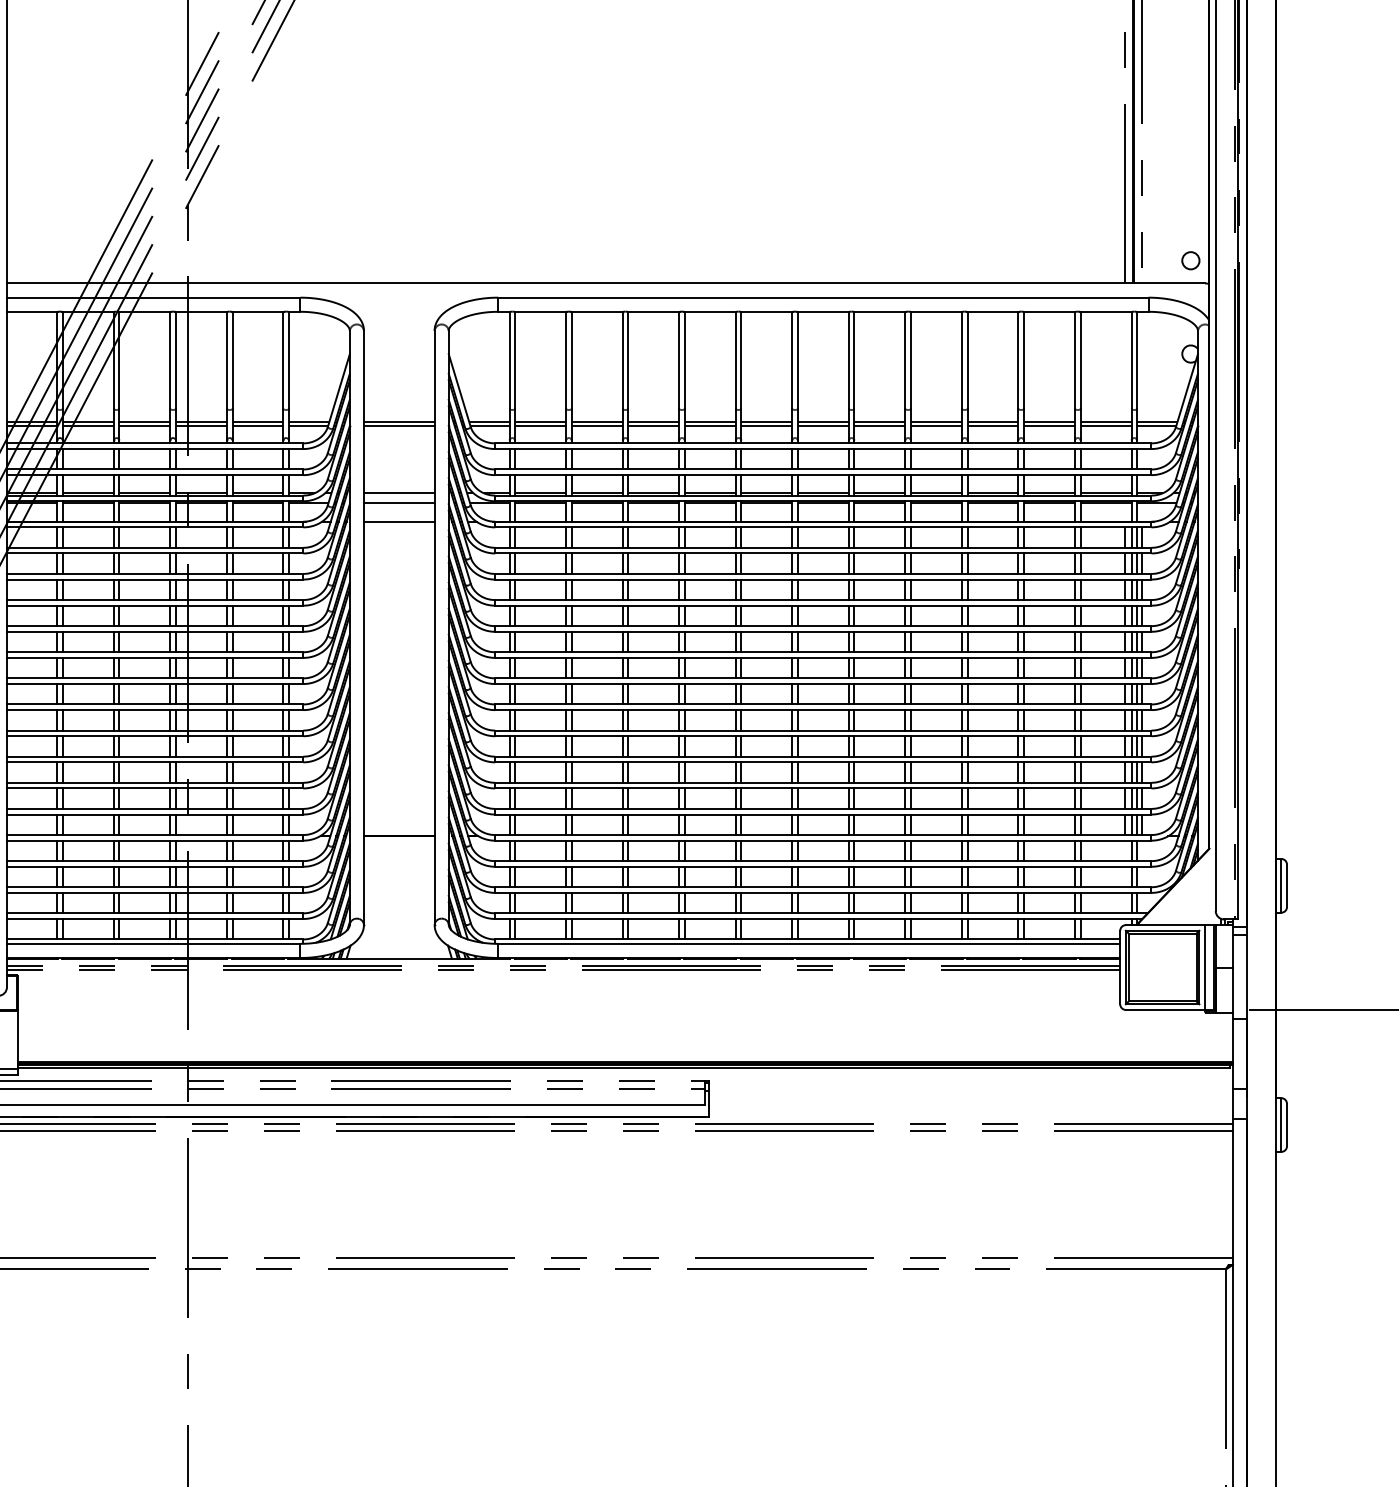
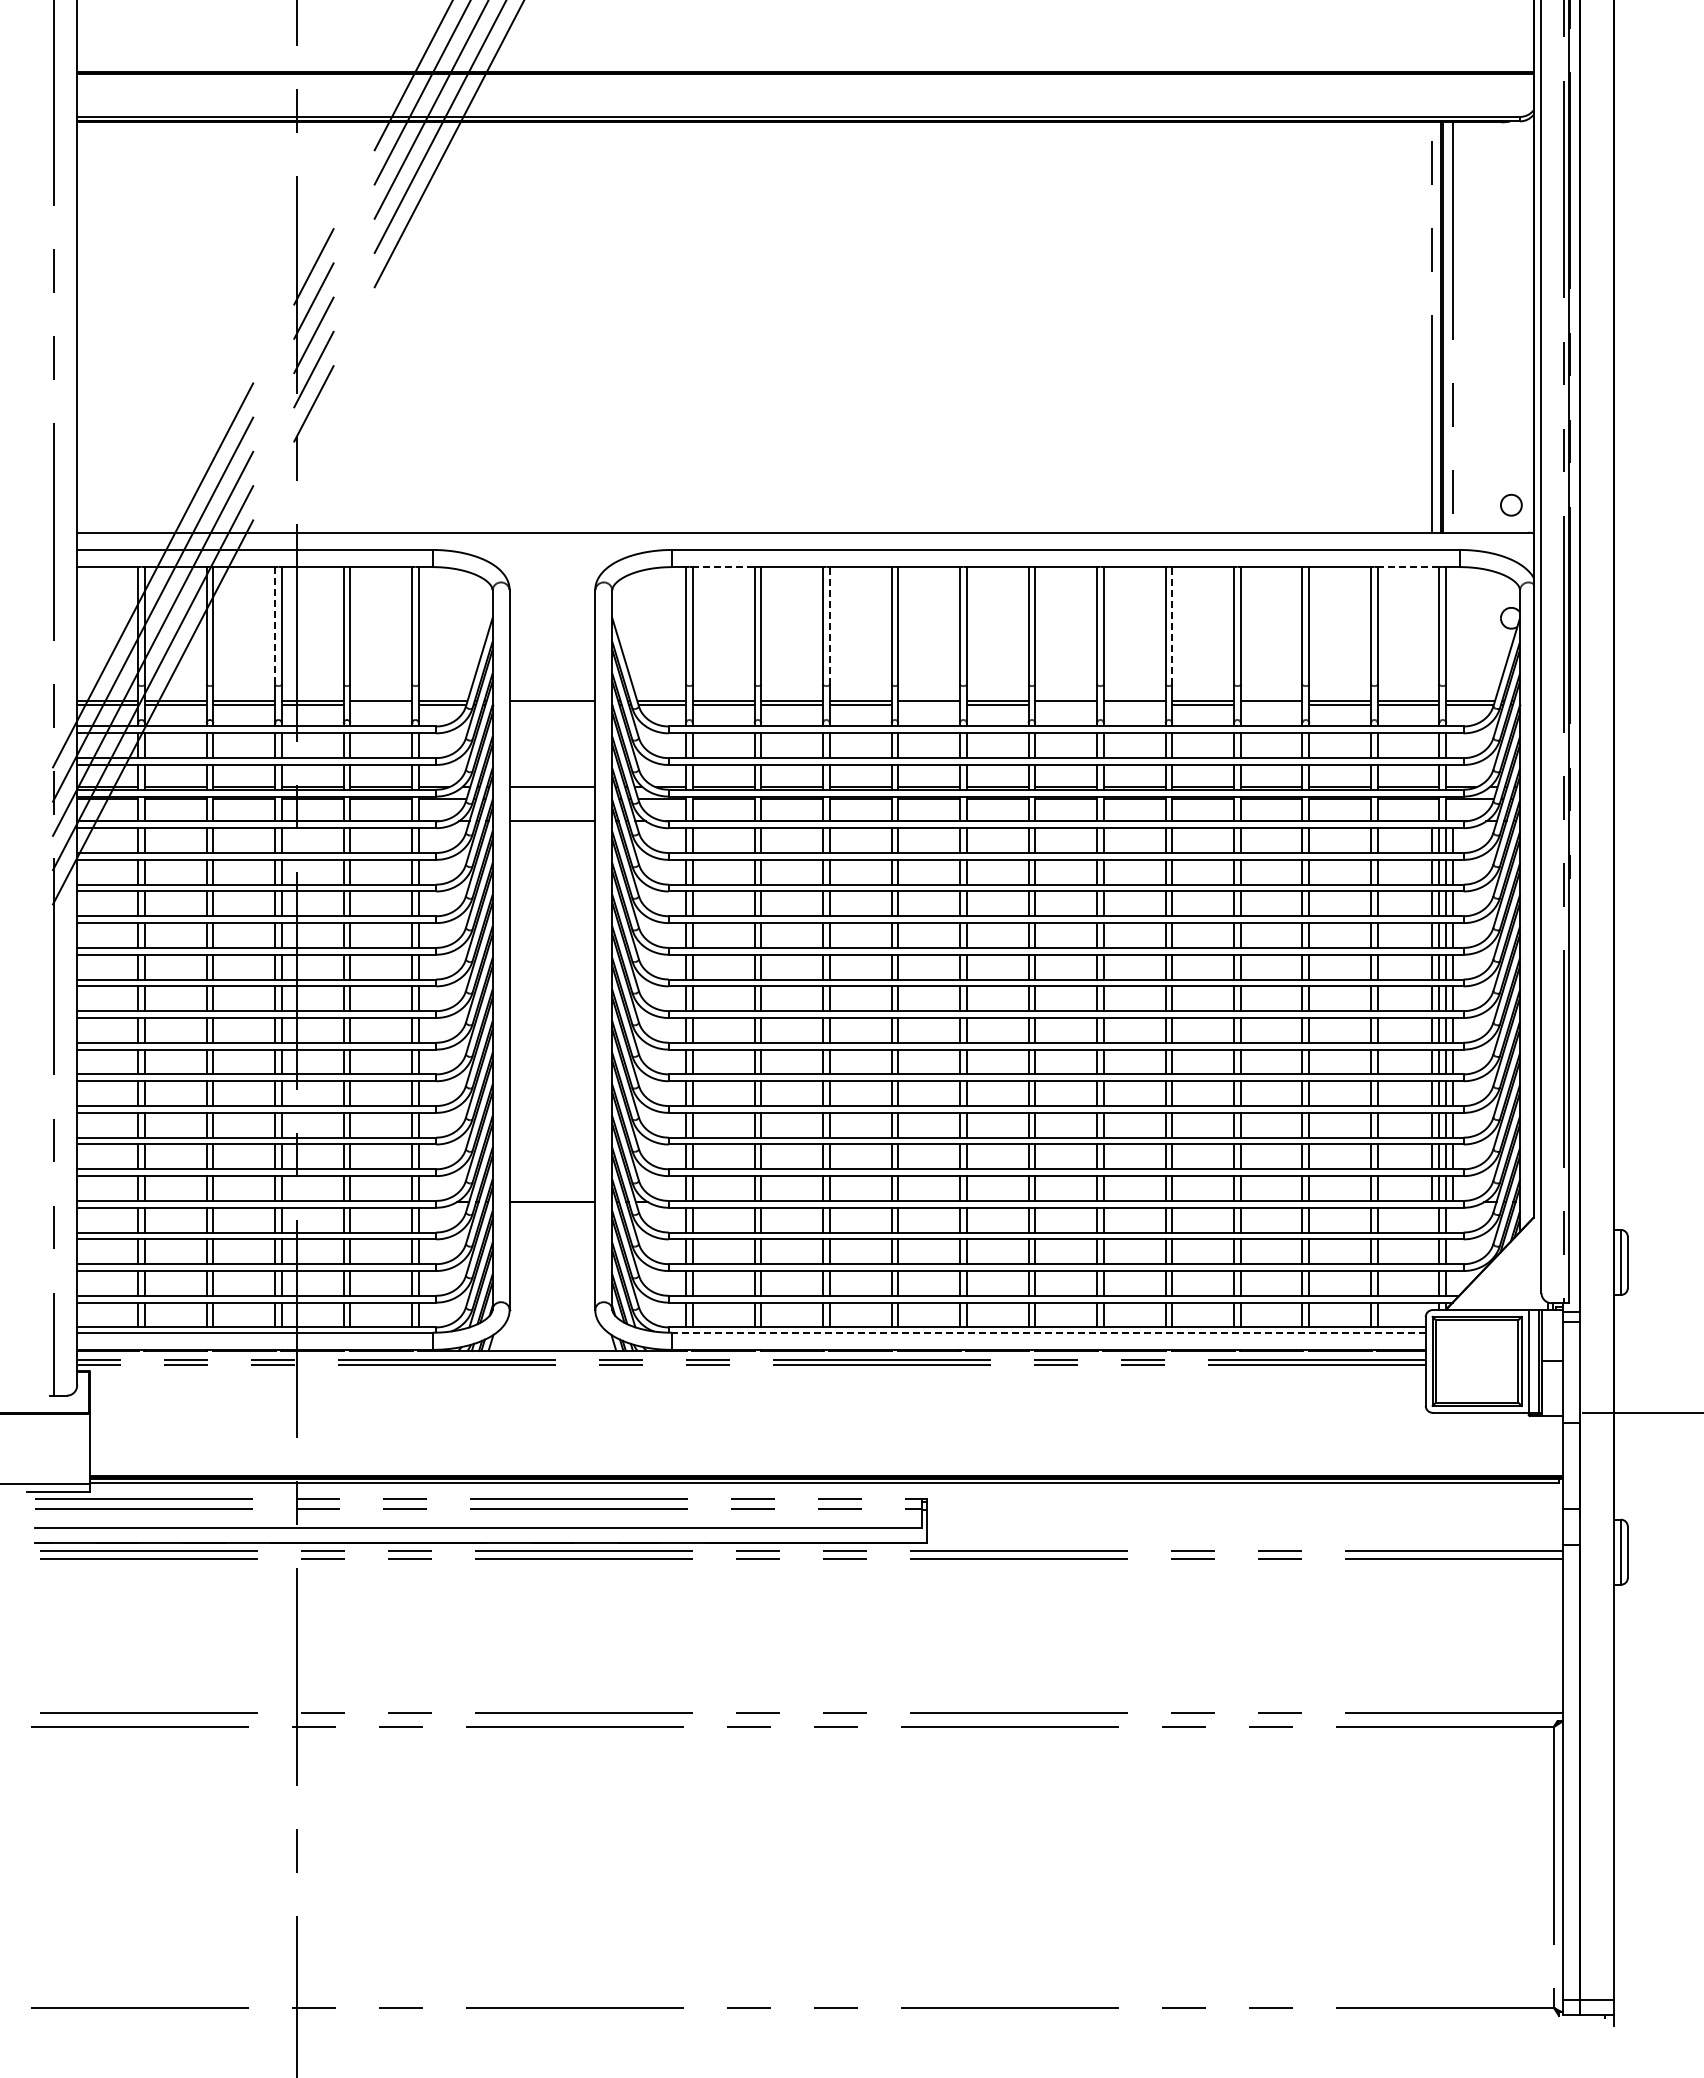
line: (541, 312) -> (724, 567), solid -> dashed
line: (1106, 312) -> (1409, 567), solid -> dashed
line: (170, 360) -> (275, 626), solid -> dashed
line: (627, 360) -> (829, 625), solid -> dashed
line: (911, 360) -> (1172, 625), solid -> dashed
line: (258, 426) -> (381, 705), removed
line: (399, 426) -> (552, 705), removed
line: (710, 426) -> (929, 705), removed
line: (823, 426) -> (1066, 705), removed
line: (879, 426) -> (1134, 705), removed
line: (992, 426) -> (1271, 705), removed
line: (399, 502) -> (552, 798), removed
line: (809, 943) -> (1049, 1332), solid -> dashed

